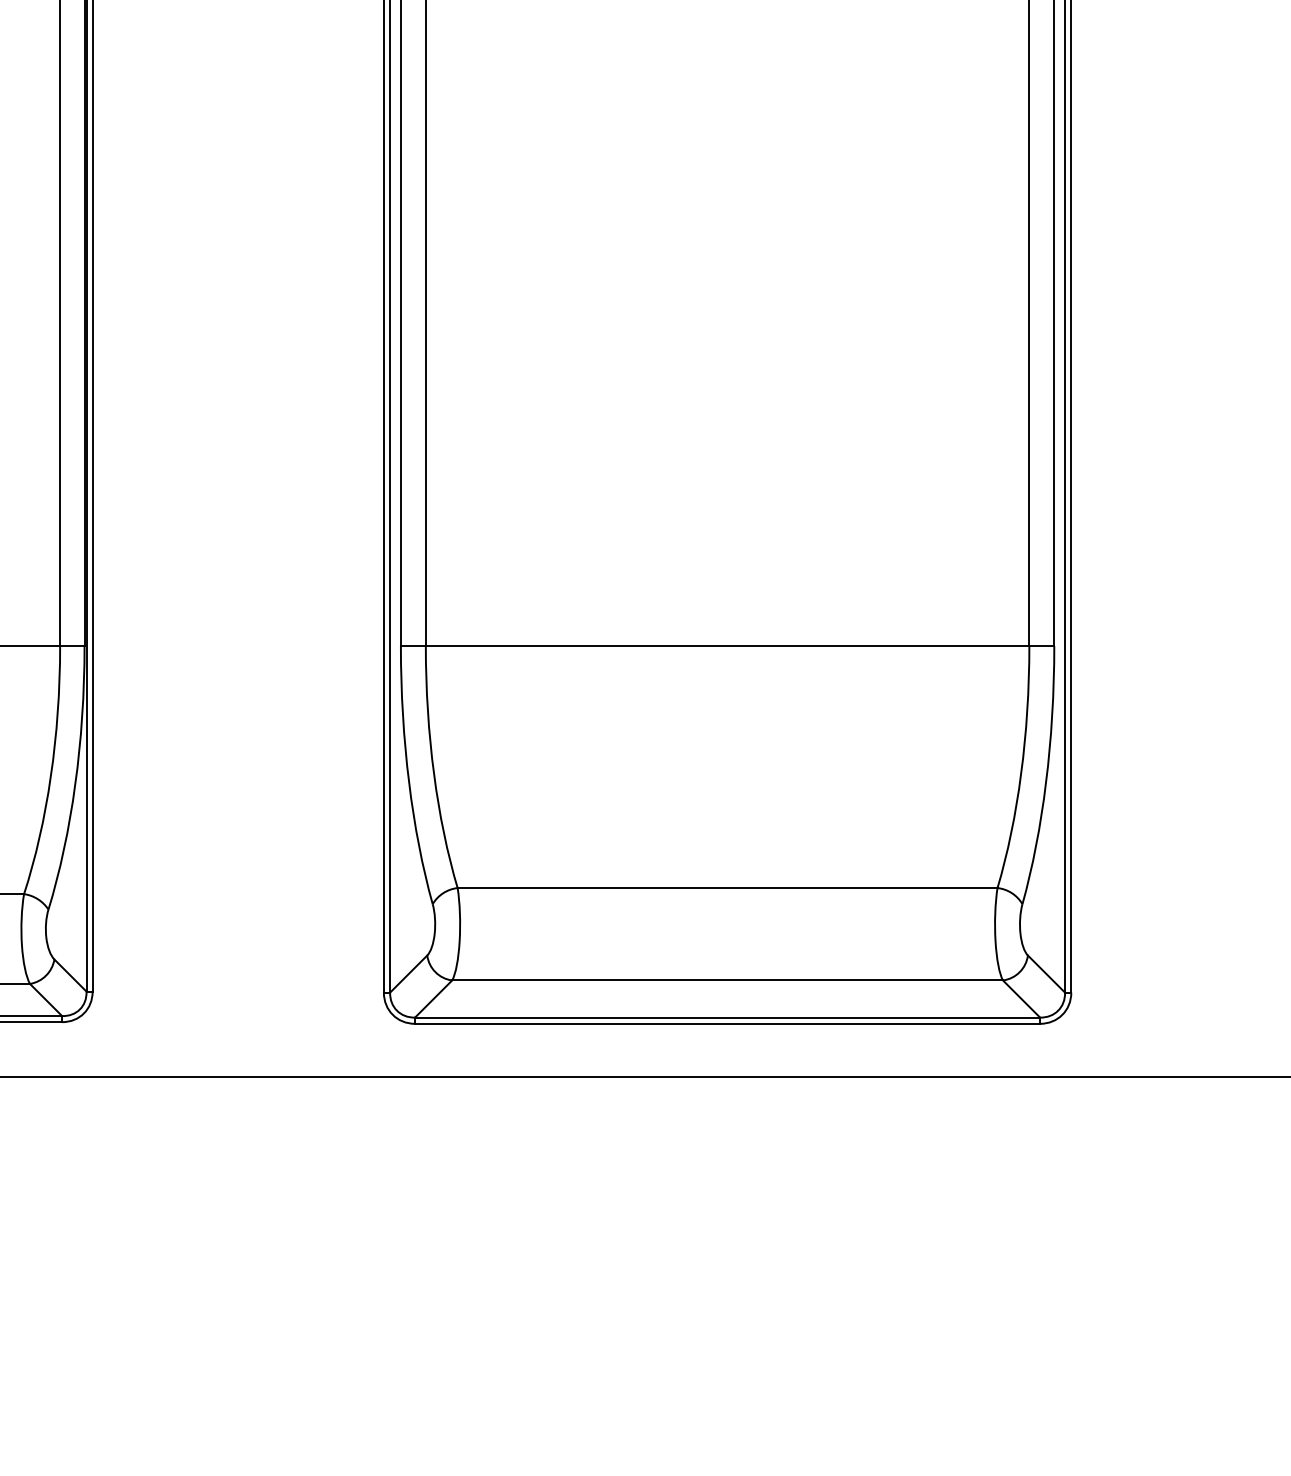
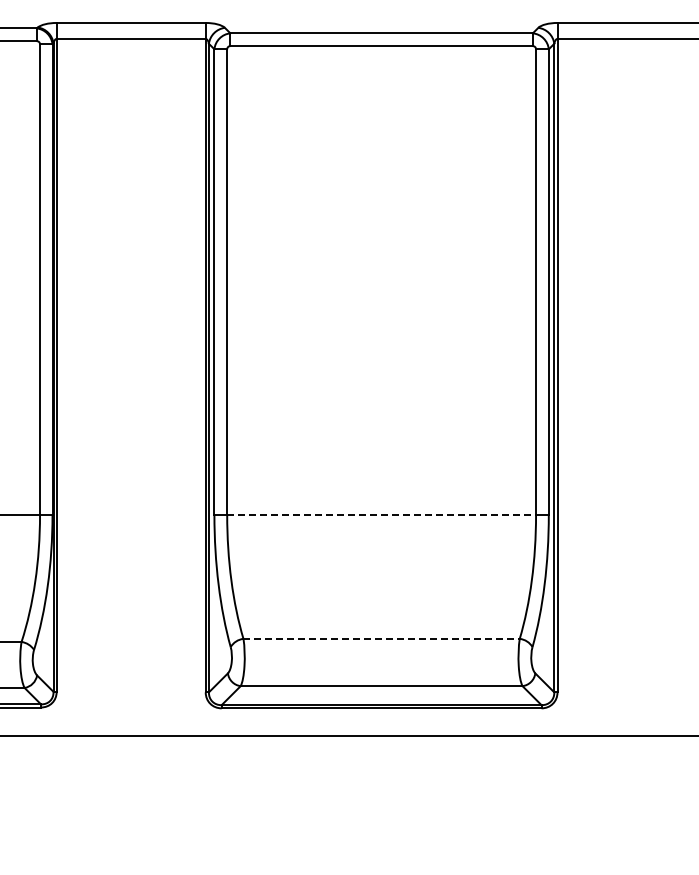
line: (729, 646) -> (382, 515), solid -> dashed
line: (729, 887) -> (382, 638), solid -> dashed

